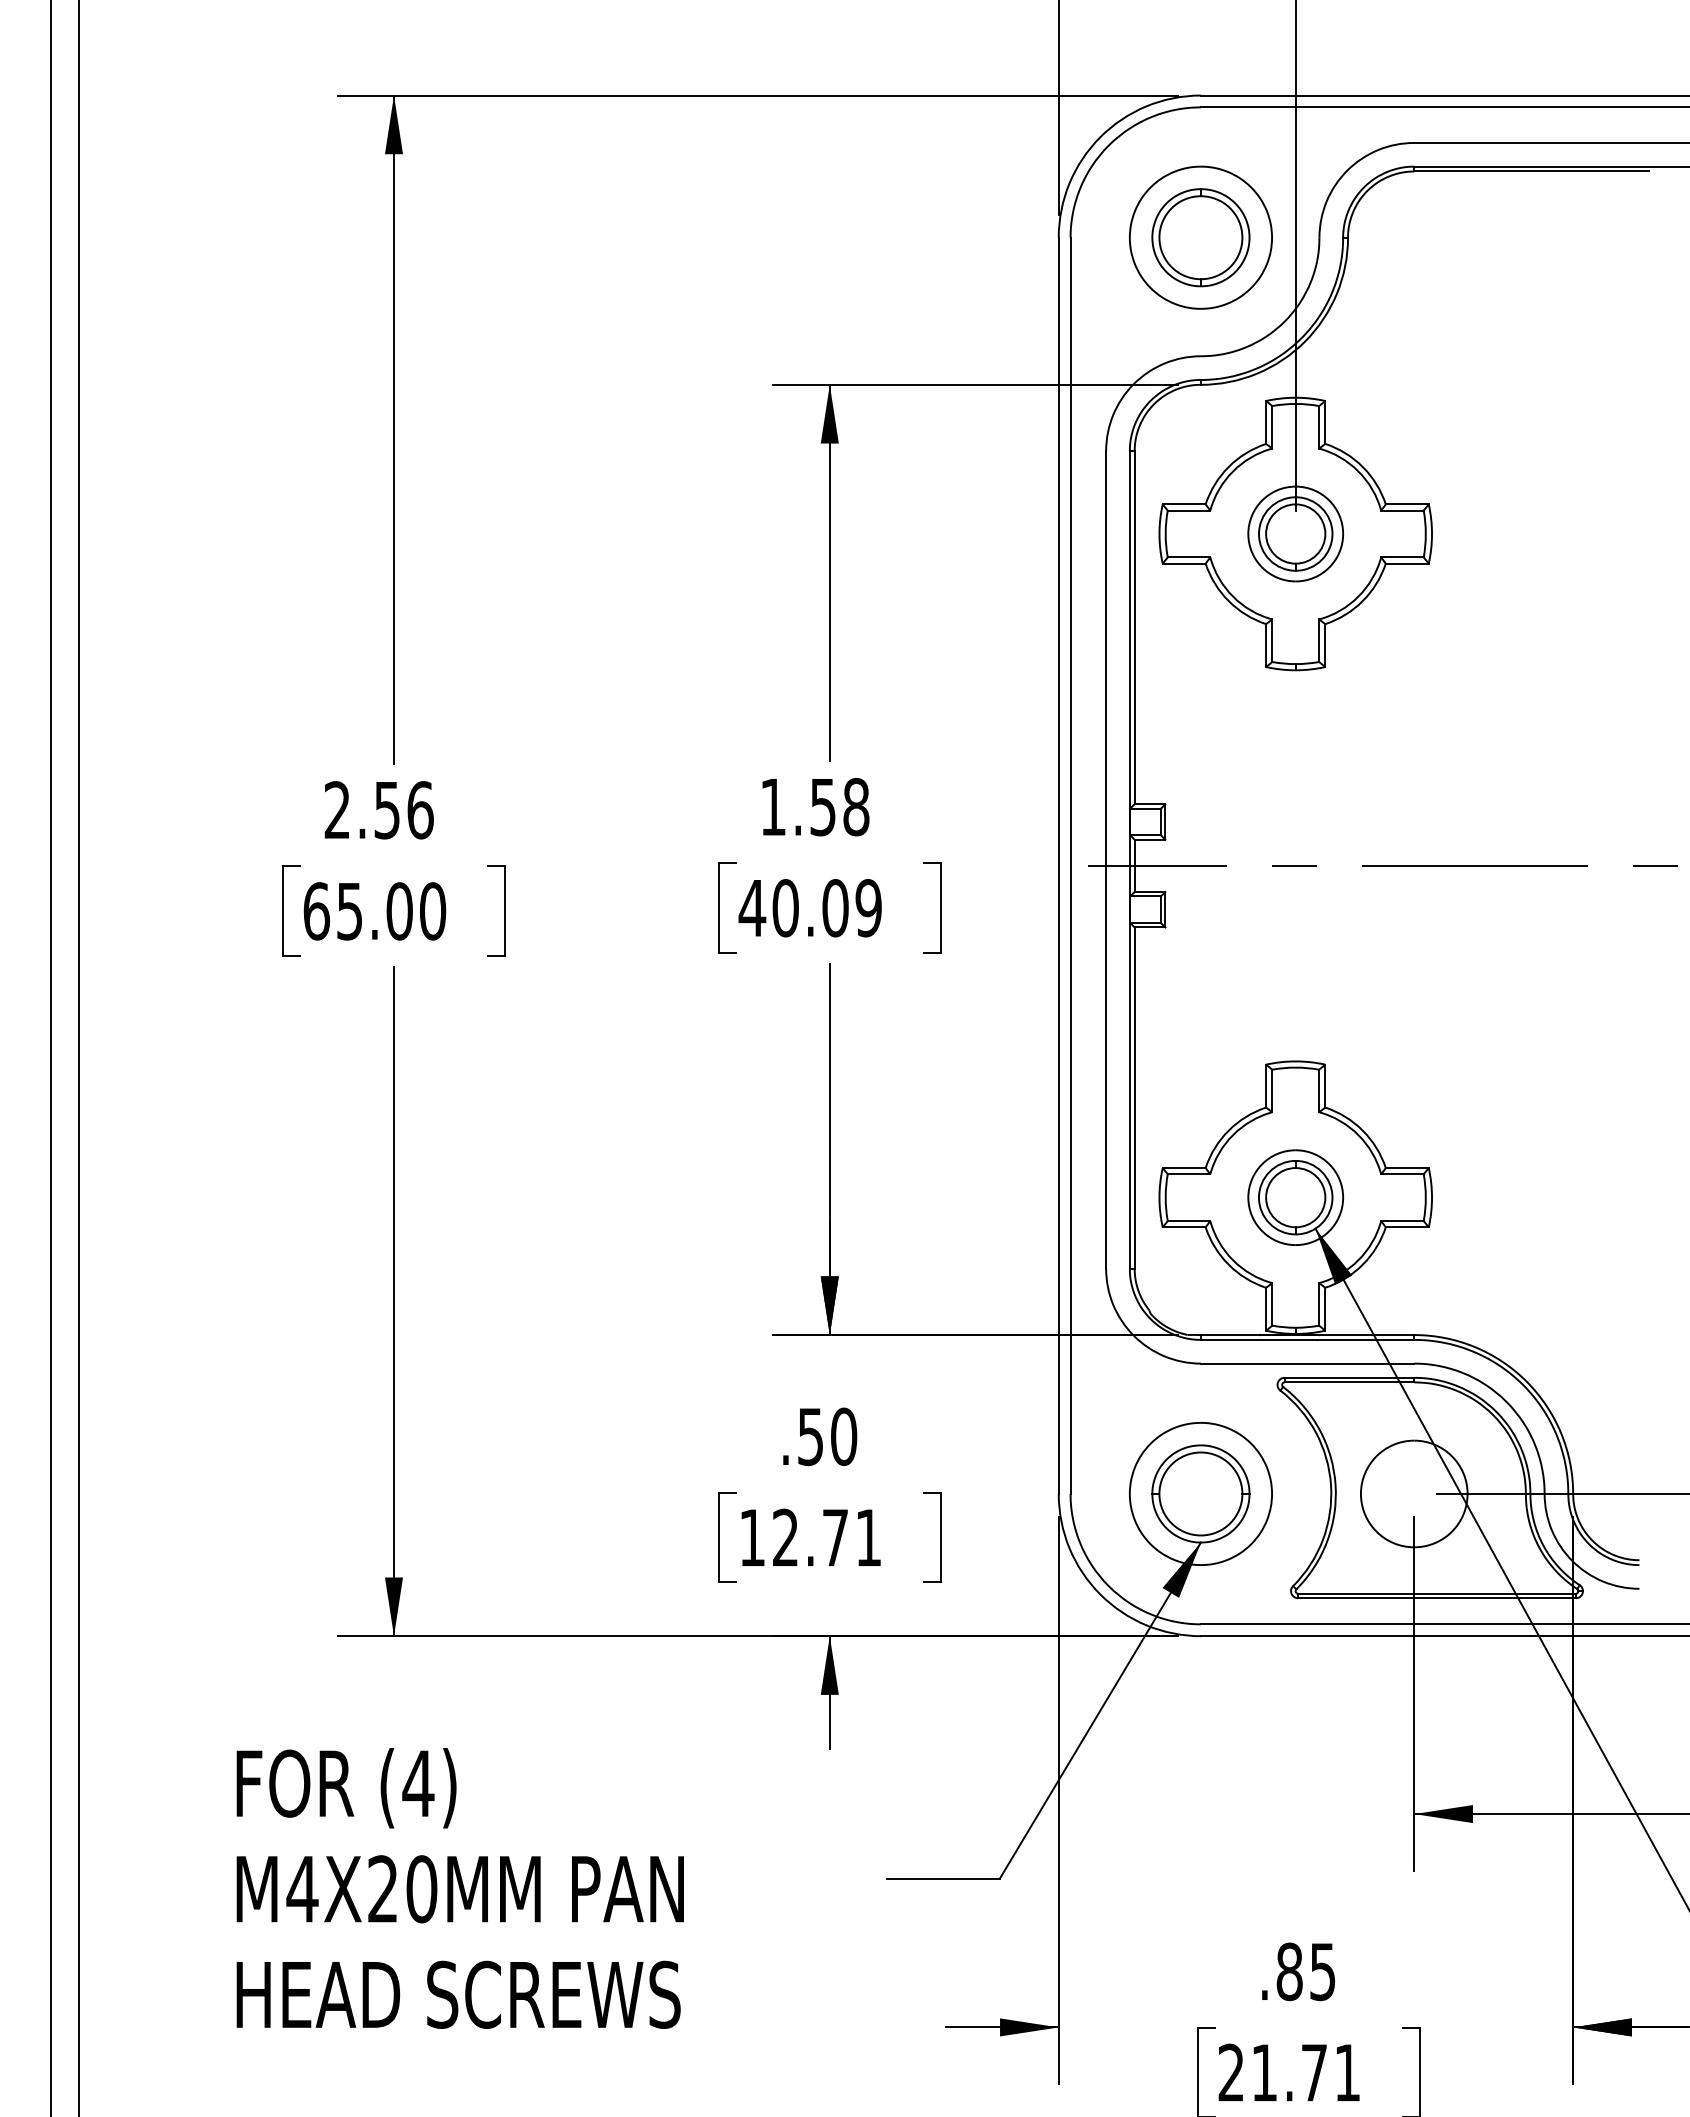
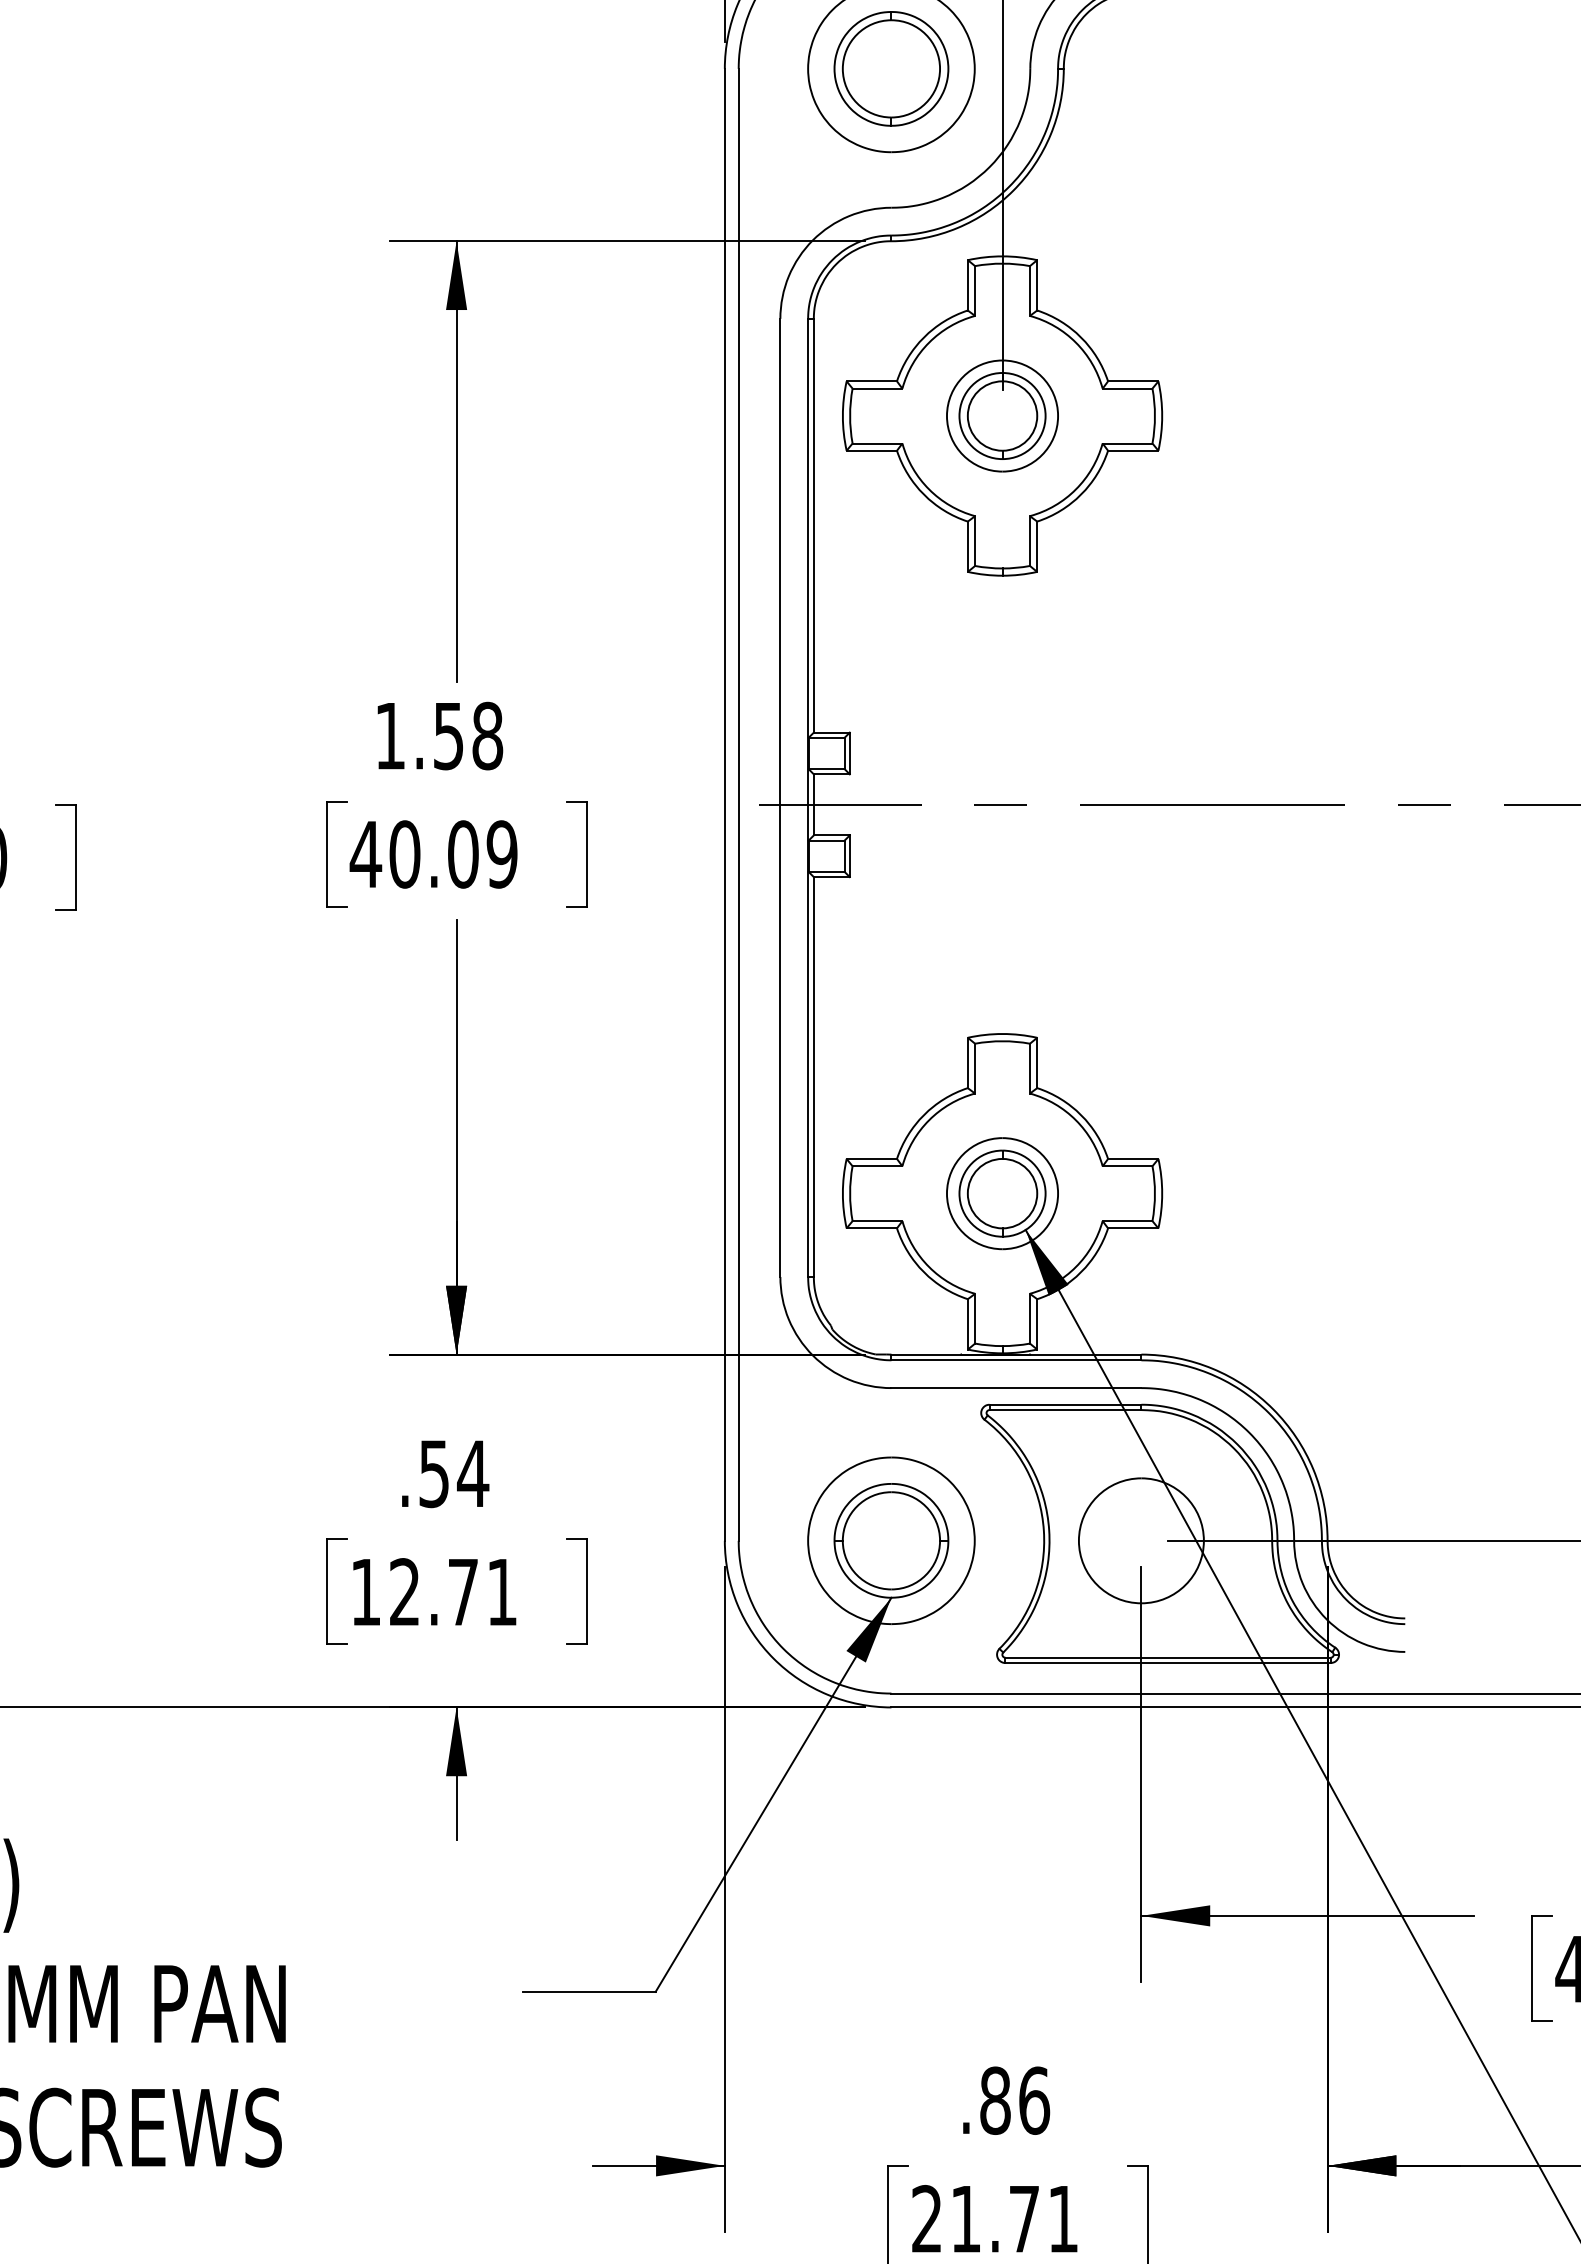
text: (843, 1436) -> (472, 1473), .50 -> .54
text: (1323, 1971) -> (1035, 2100), .85 -> .86

